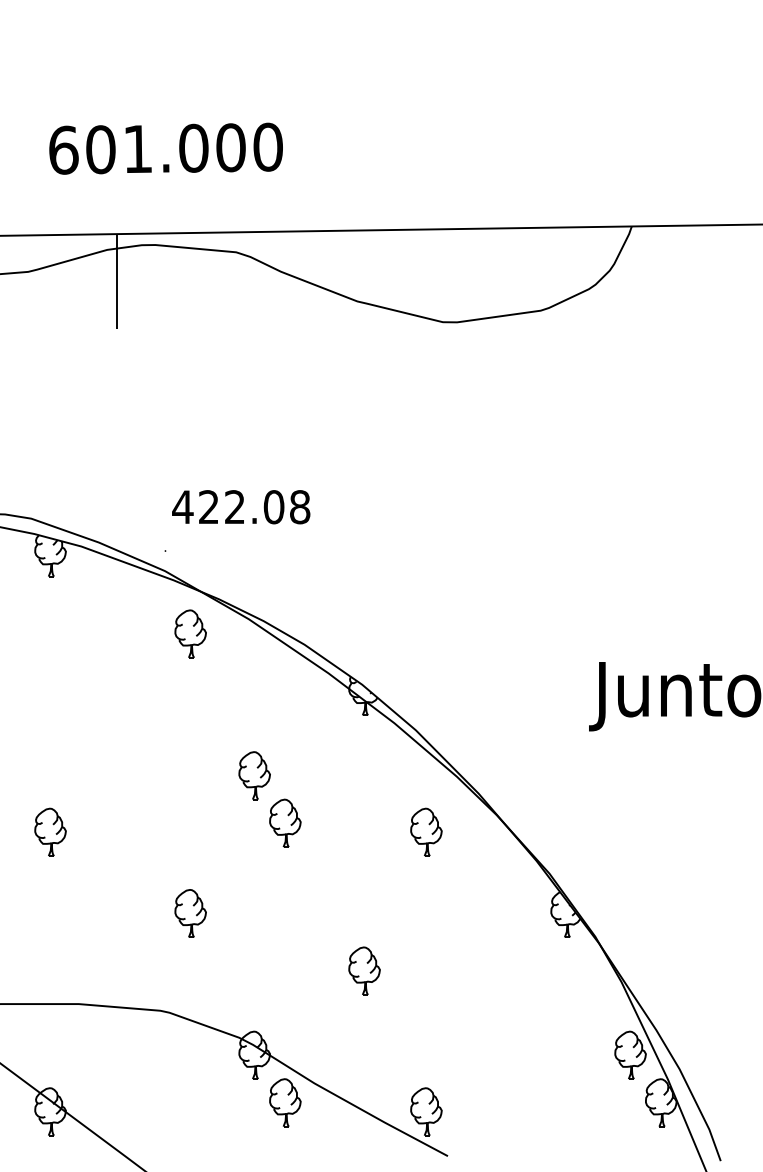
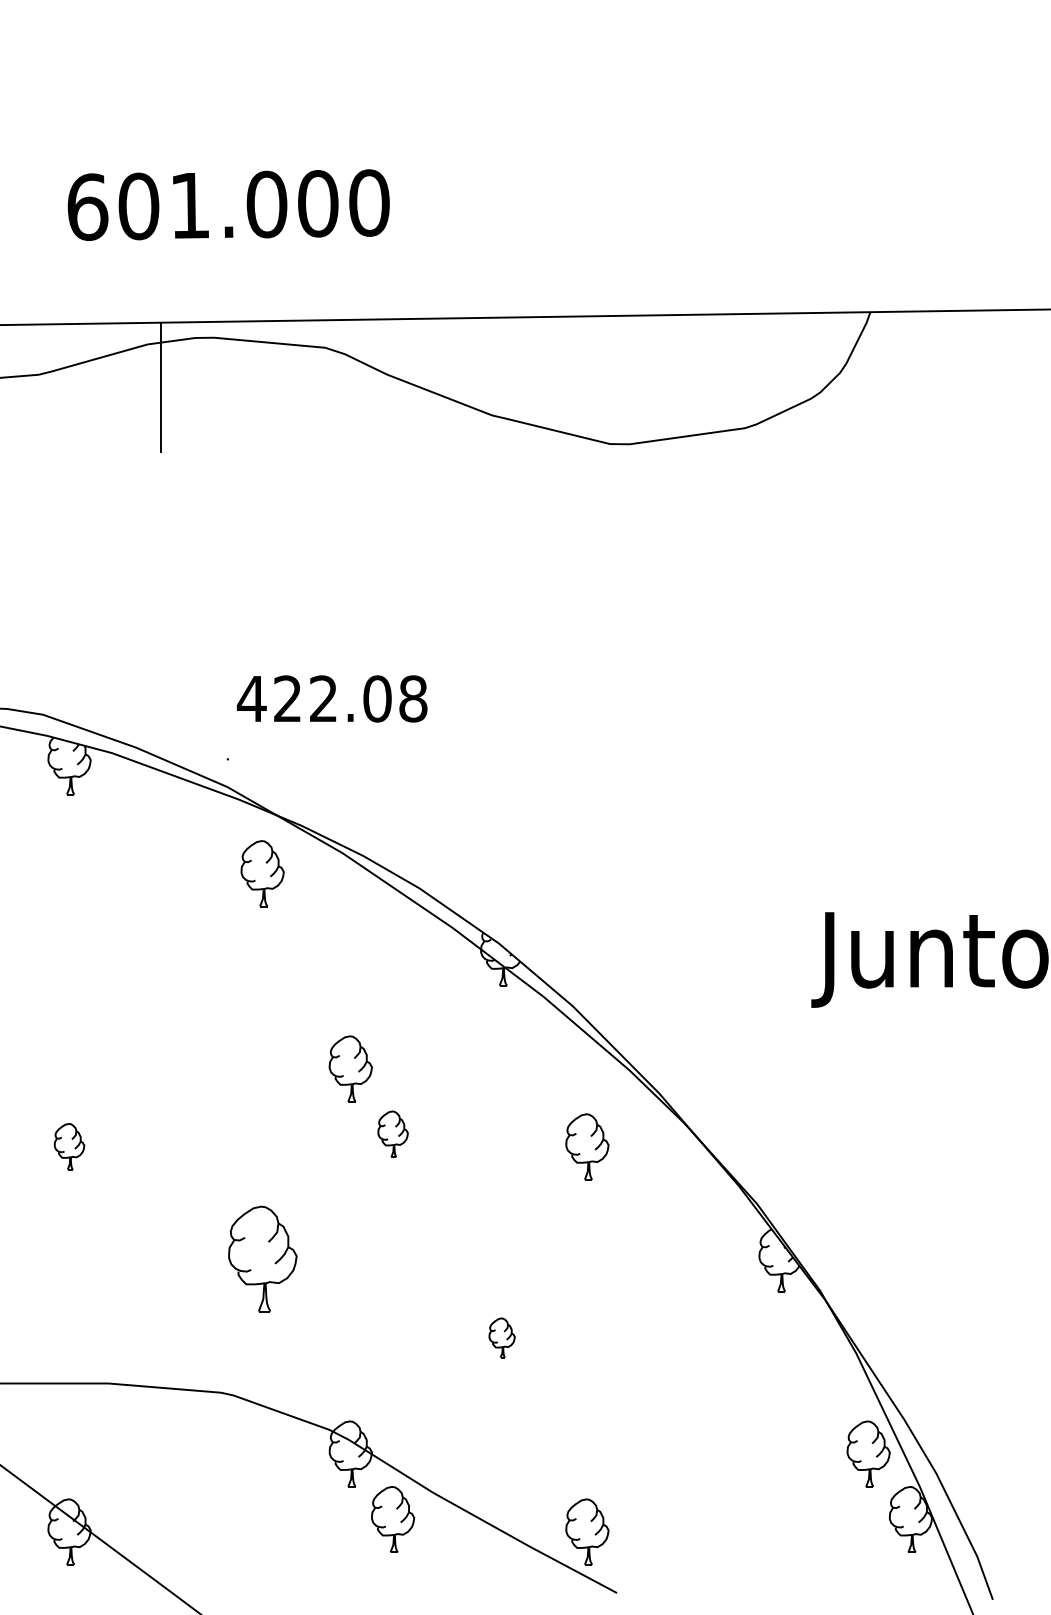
part: (285, 822) -> (393, 1133), size x0.7
part: (50, 831) -> (69, 1145), size x0.7
part: (190, 913) -> (262, 1258), size x1.6
part: (364, 970) -> (502, 1337), size x0.6

